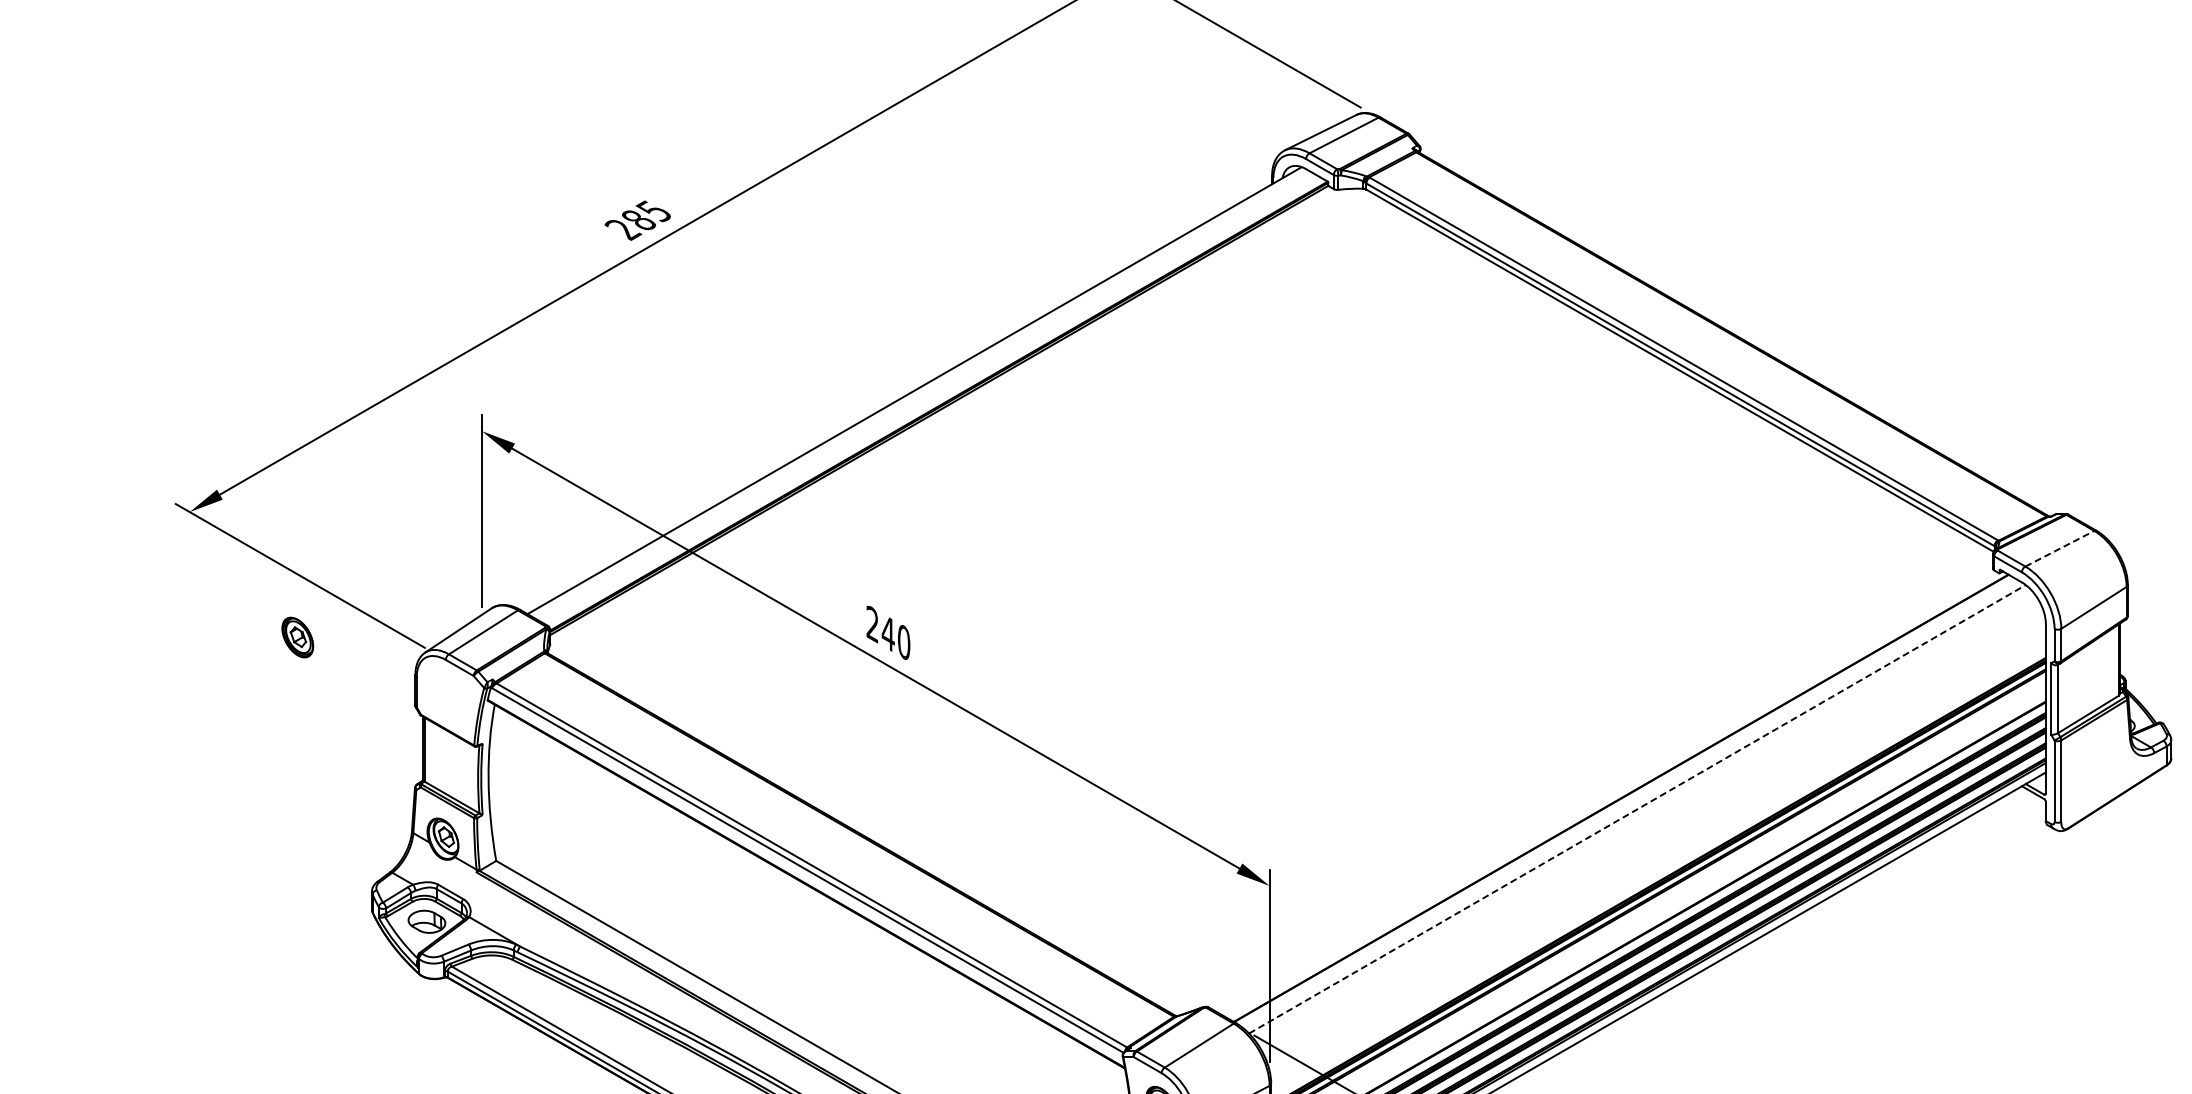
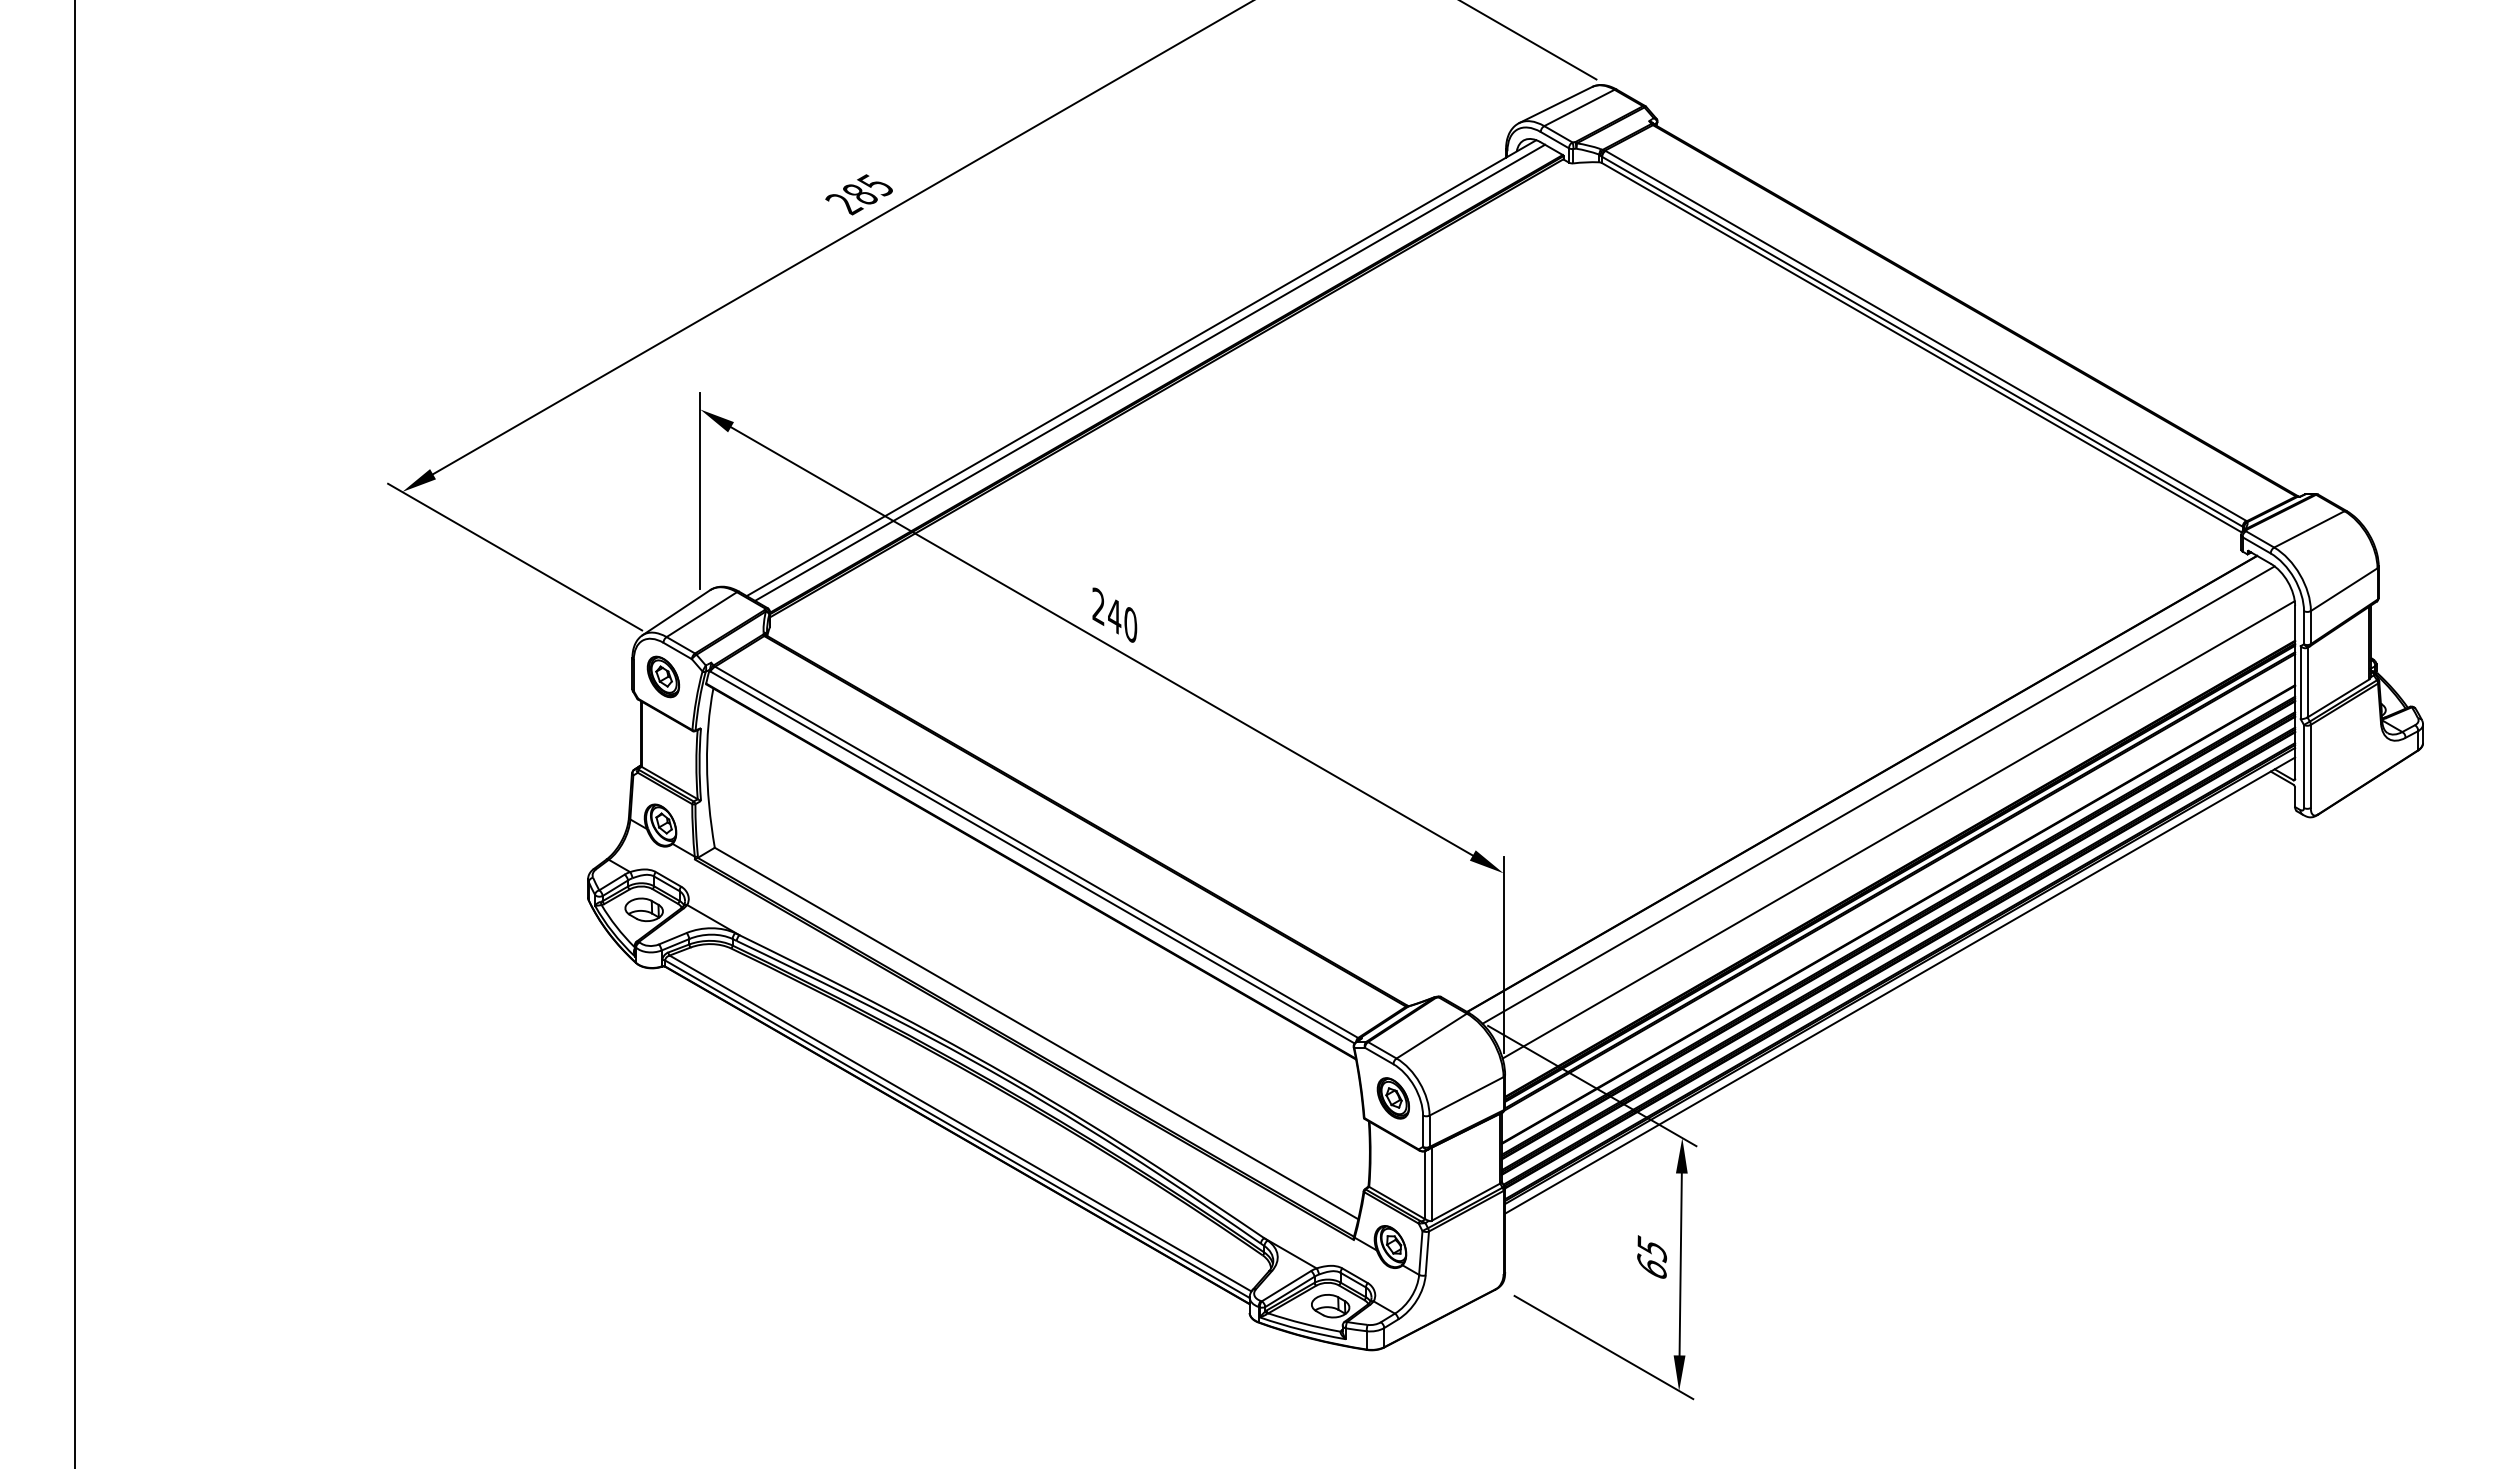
line: (923, 394) -> (1150, 372), added
line: (2059, 548) -> (2309, 529), dashed -> solid
part: (297, 637) -> (663, 676), moved
line: (1638, 808) -> (1879, 794), dashed -> solid
line: (1656, 843) -> (1898, 829), added

